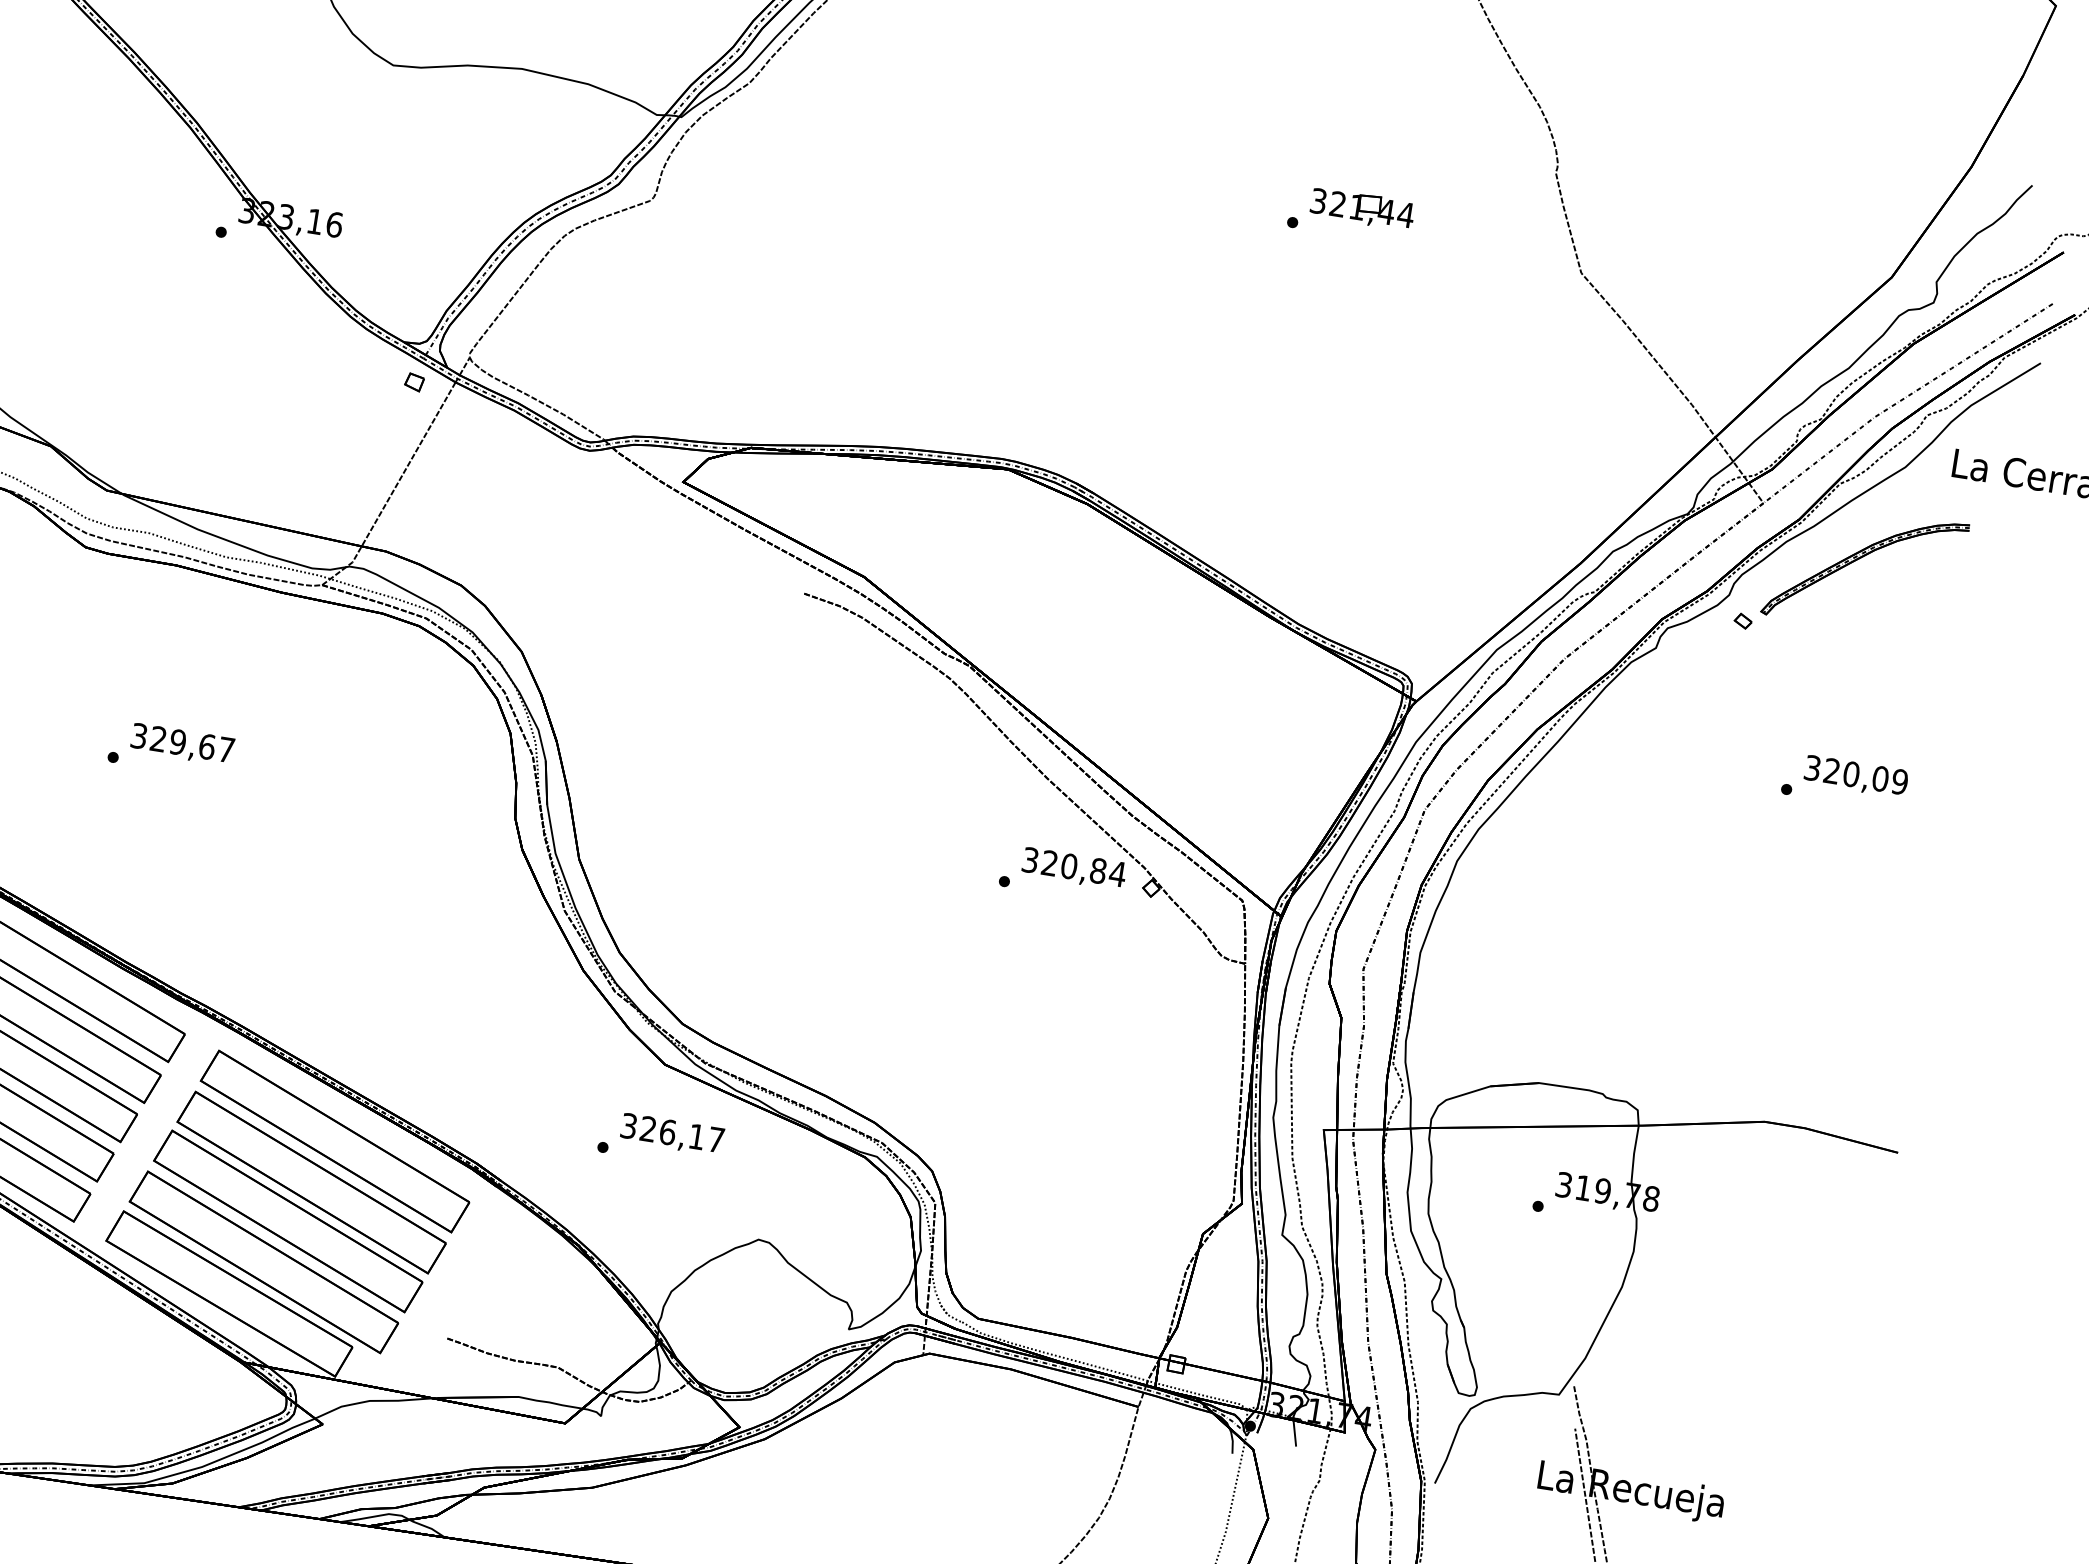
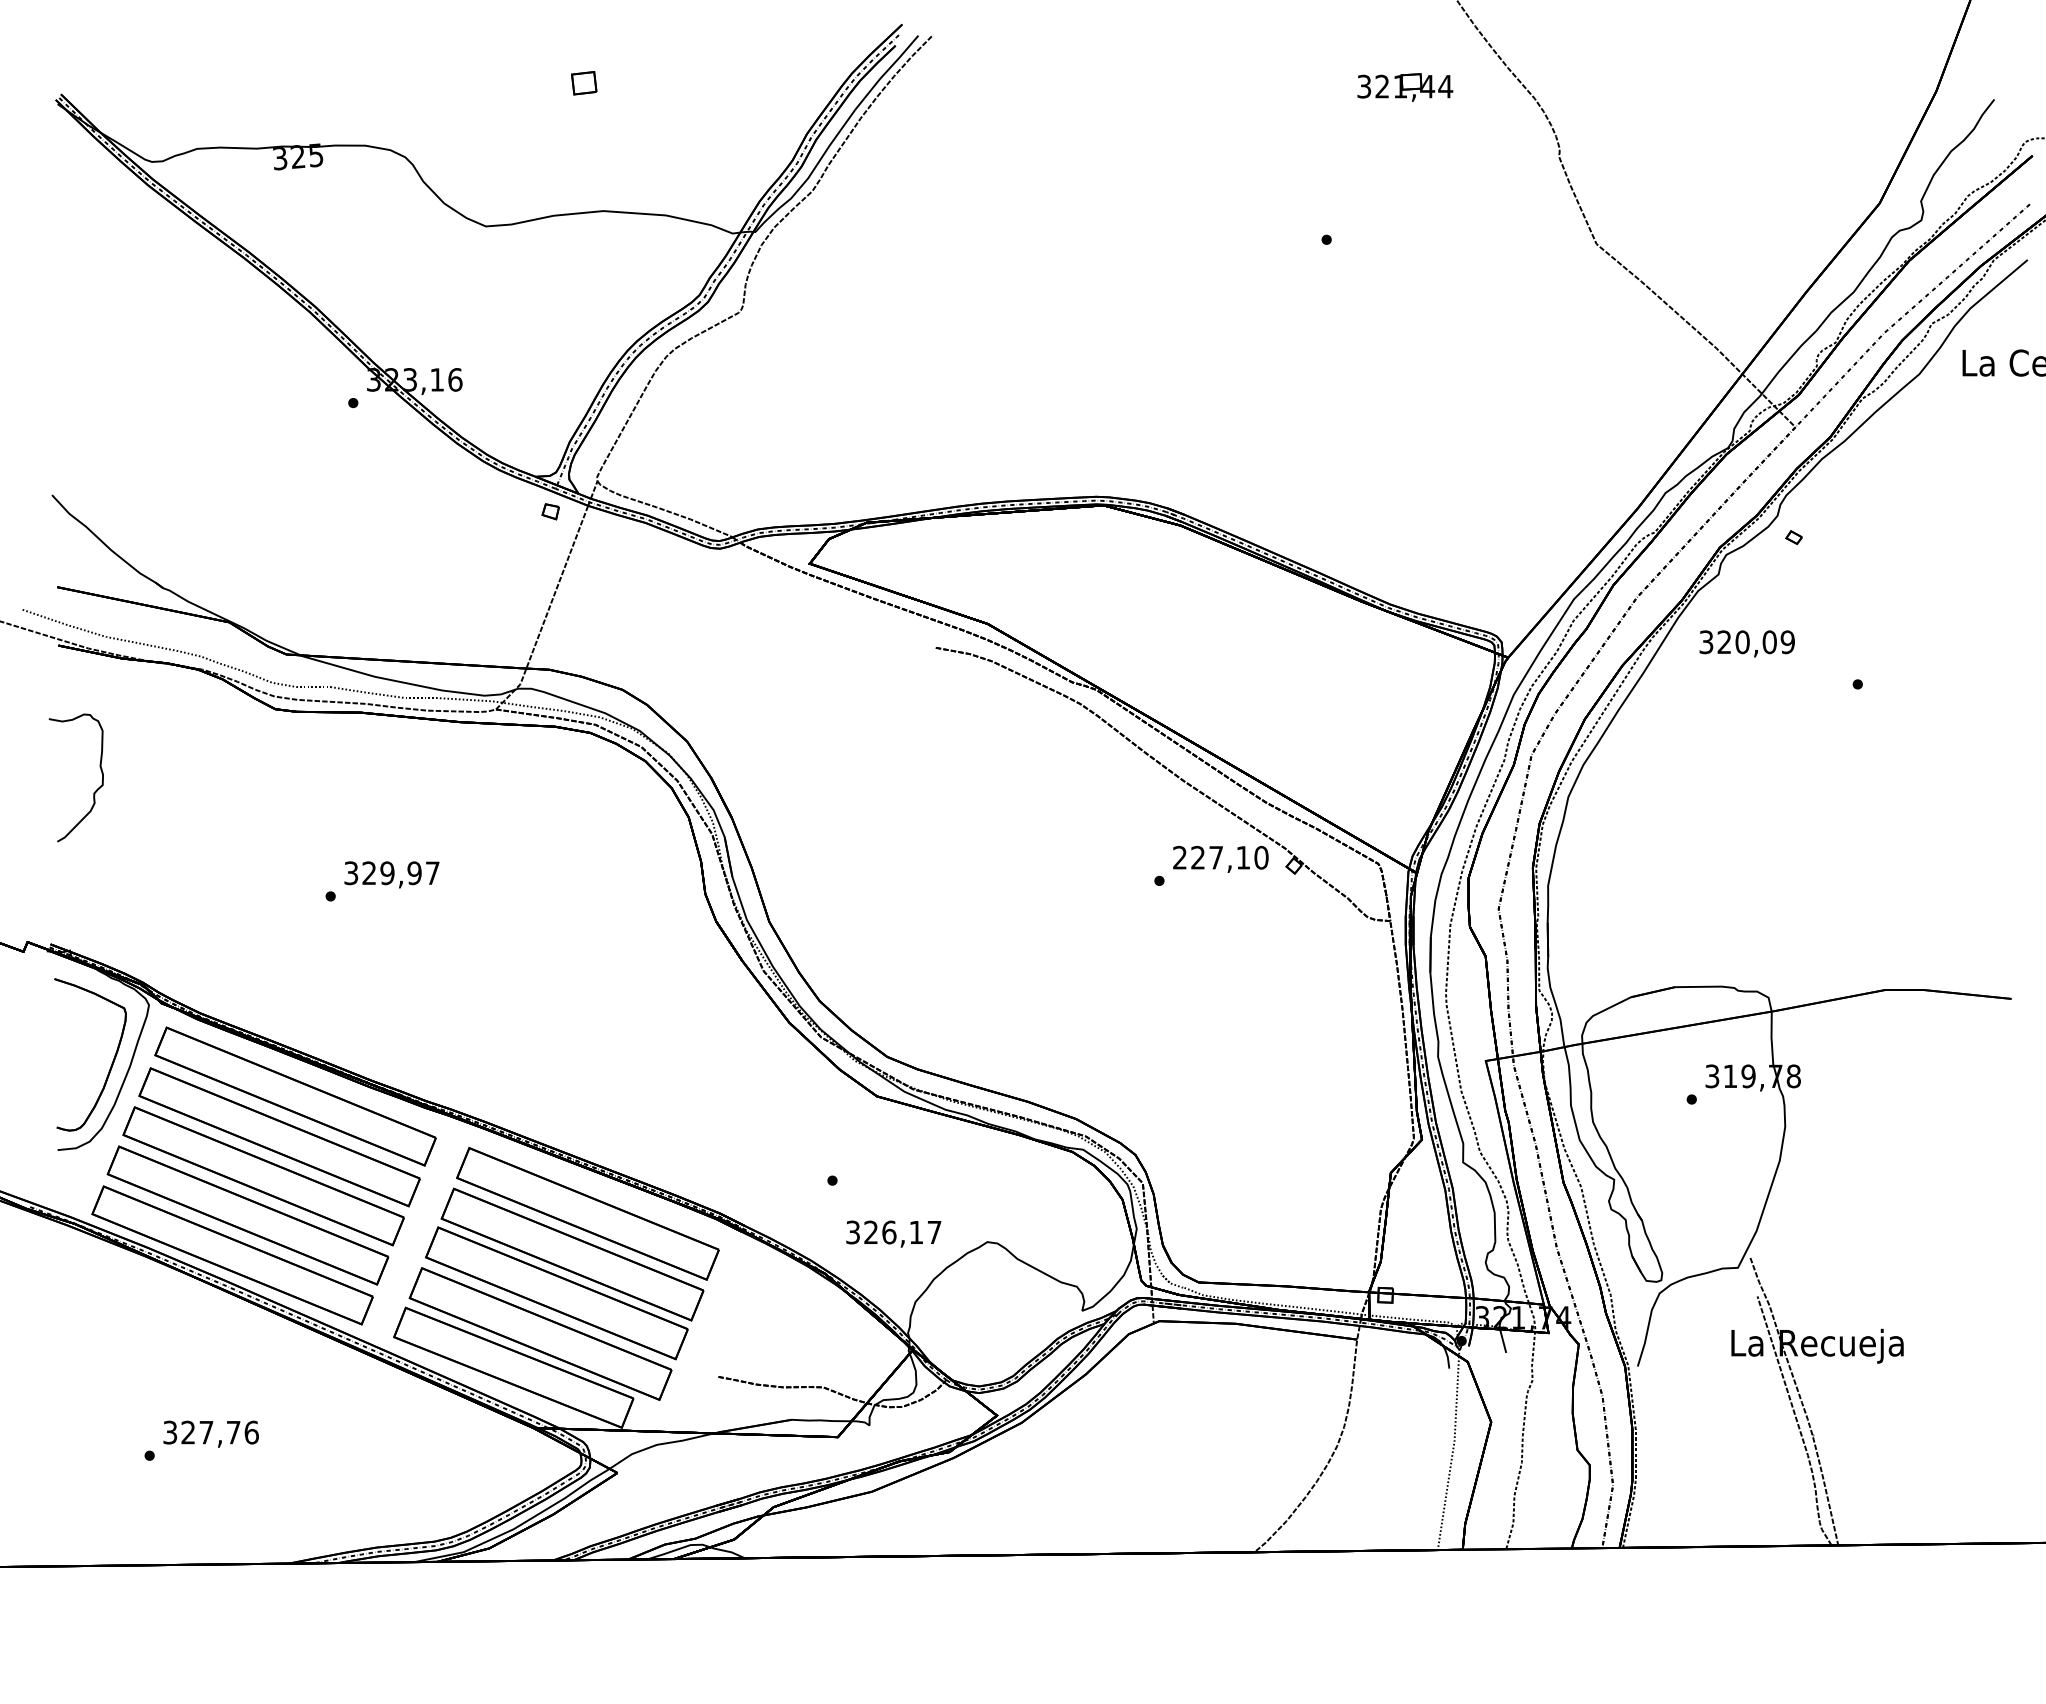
part: (1362, 209) -> (1405, 87), moved
part: (1860, 559) -> (1891, 464), removed
text: (206, 747) -> (414, 873), 329,67 -> 329,97
text: (1855, 776) -> (1746, 643), moved
text: (1073, 866) -> (1220, 857), 320,84 -> 227,10
text: (672, 1134) -> (893, 1233), moved

